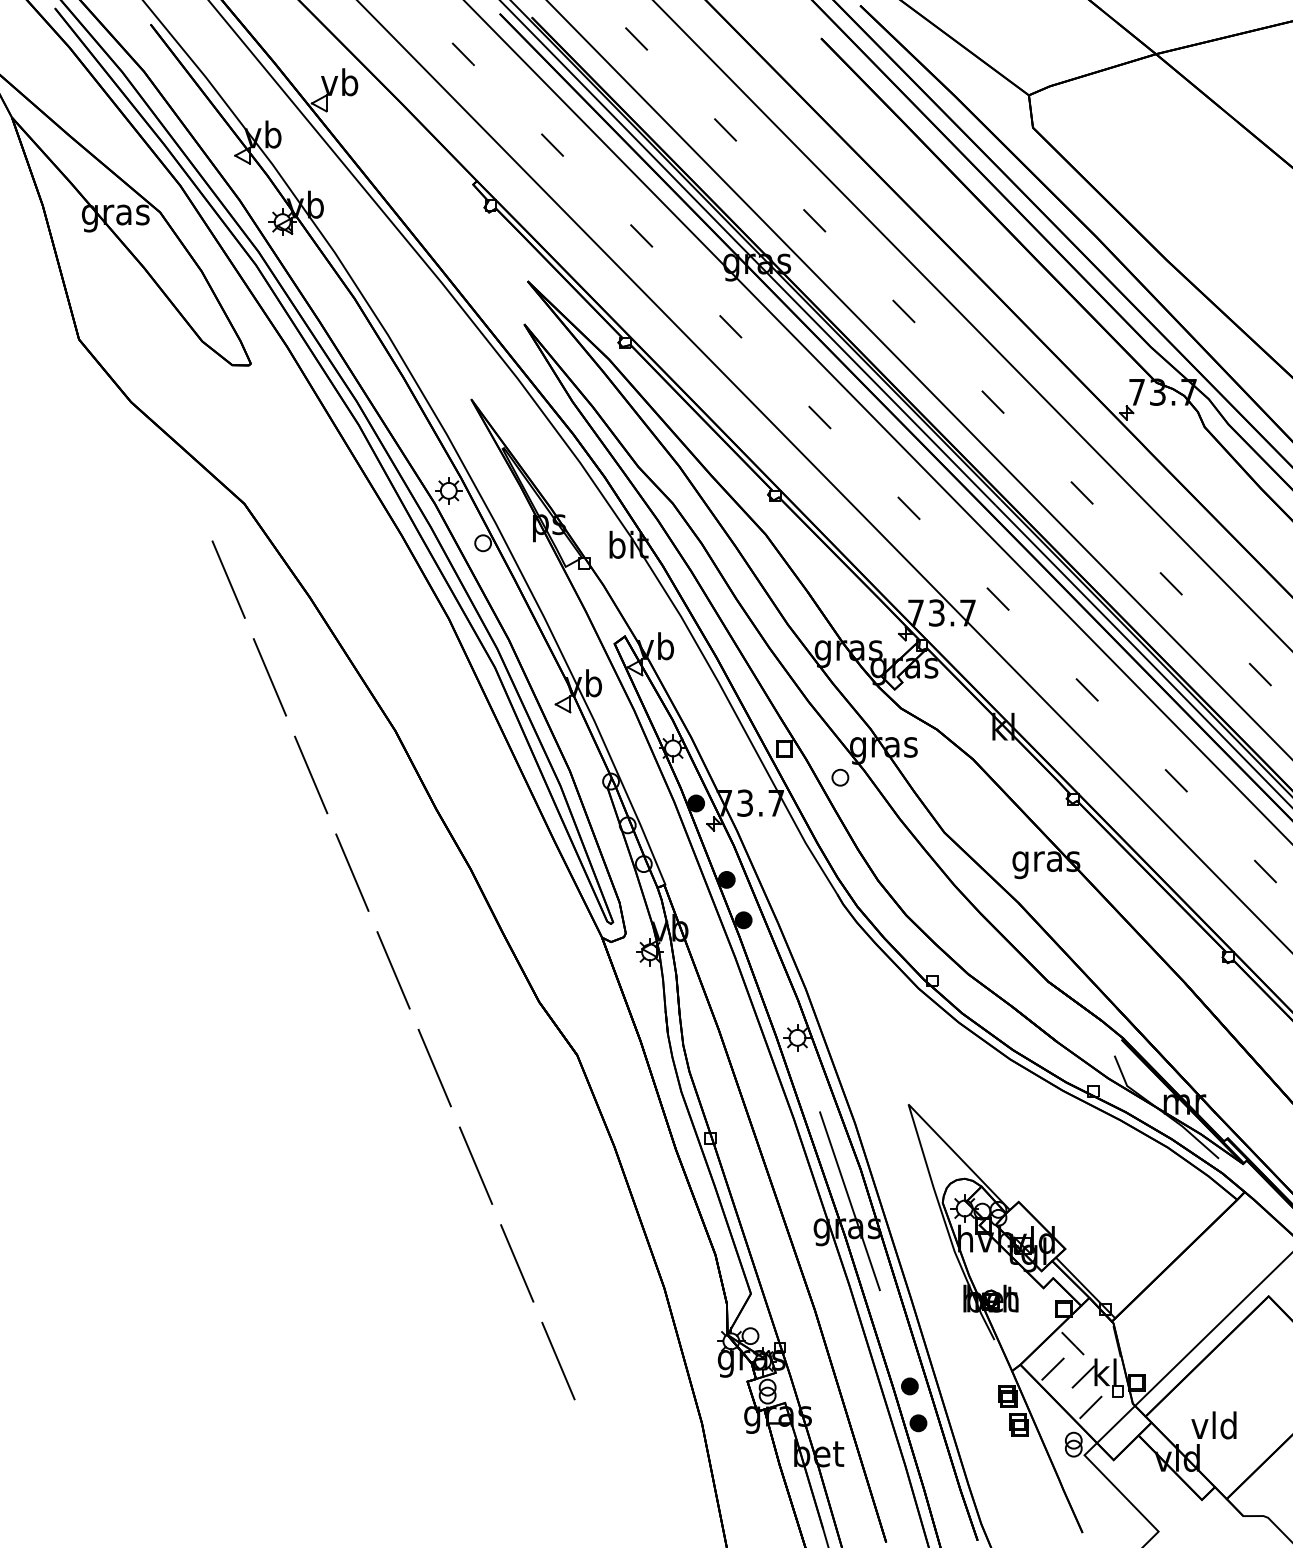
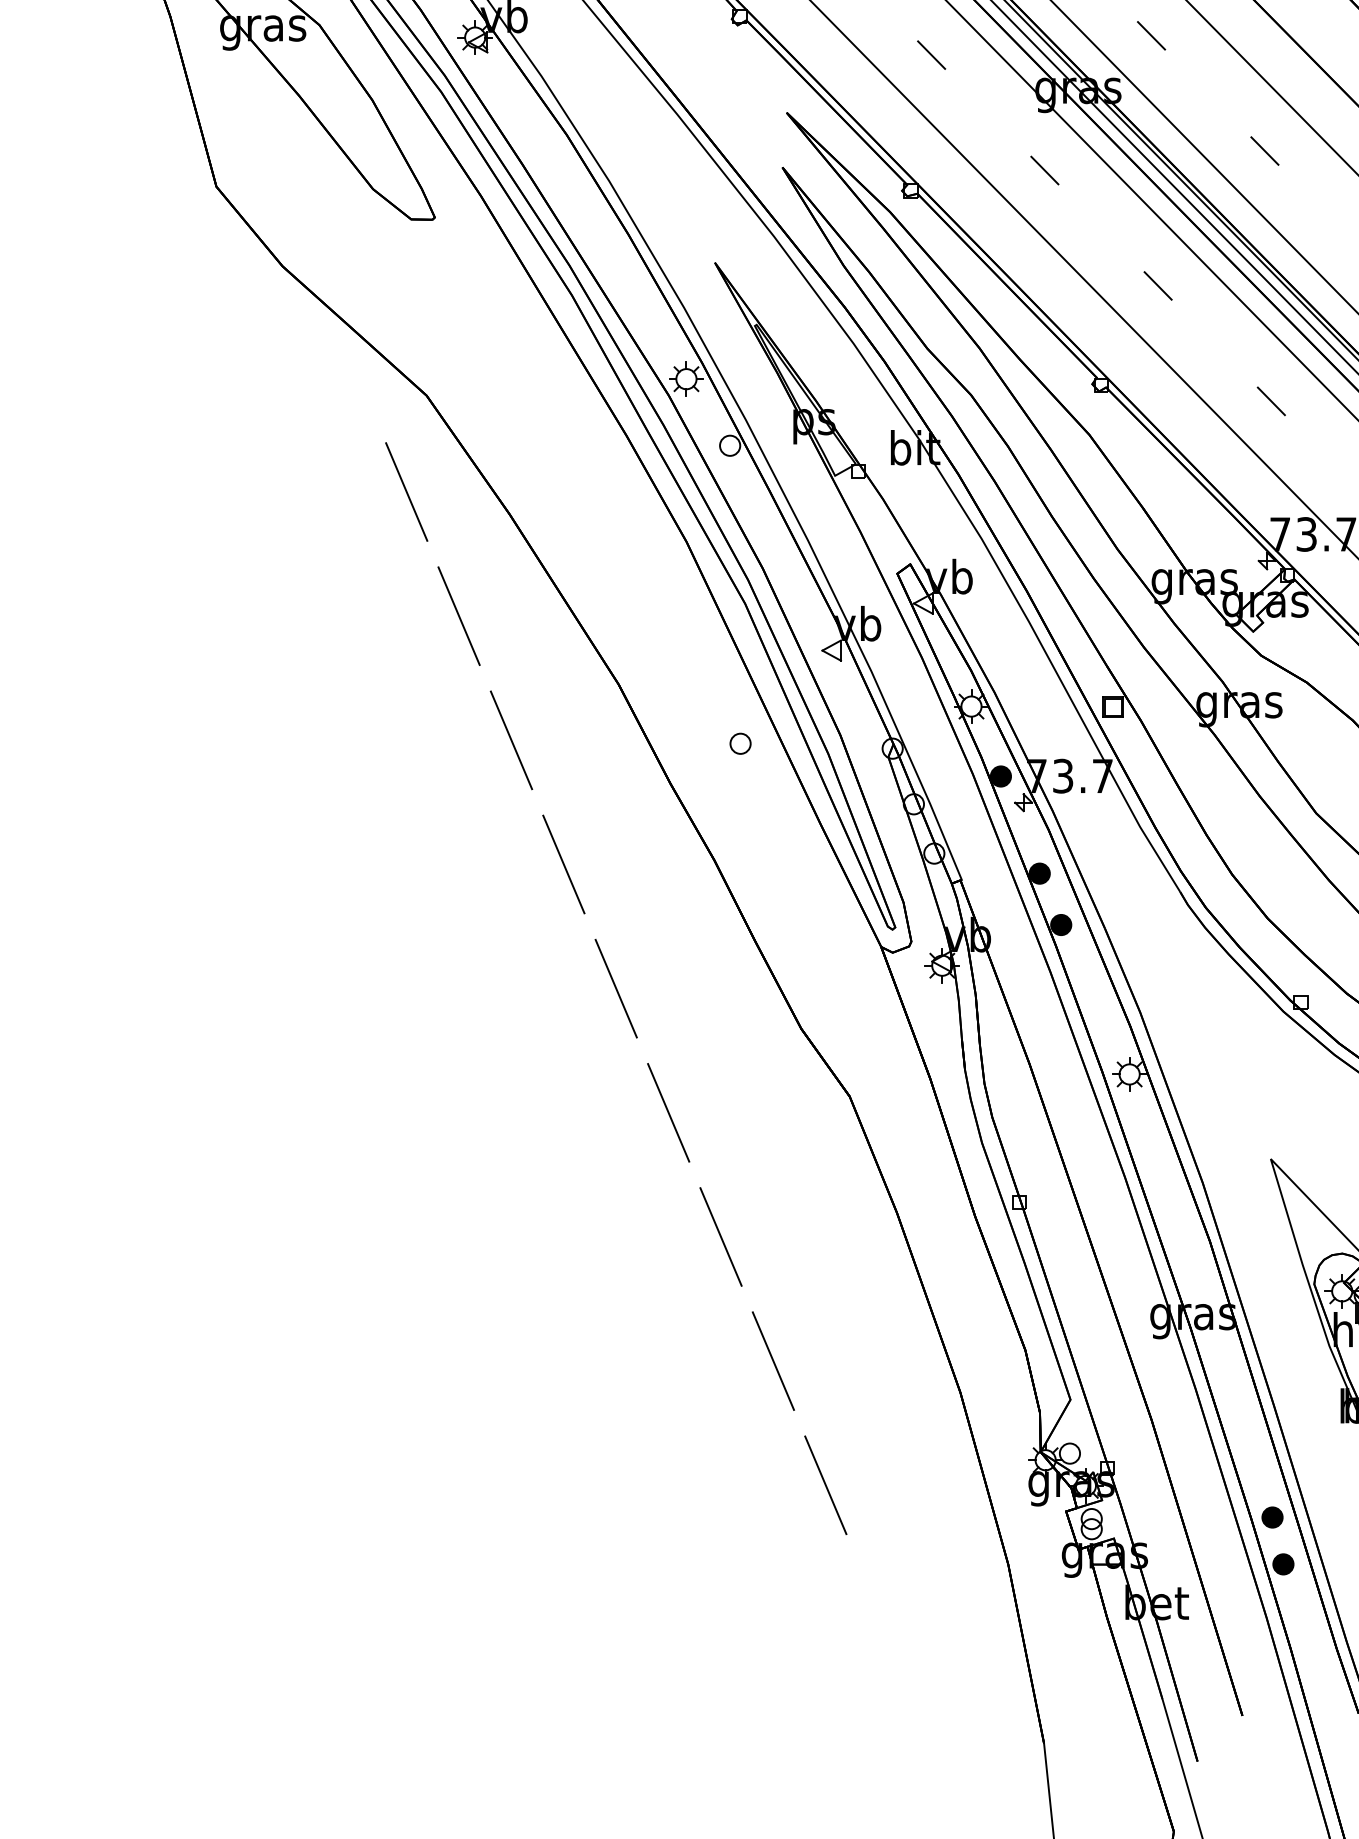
part: (840, 777) -> (740, 743), moved
line: (849, 1201) -> (1195, 1282), removed

